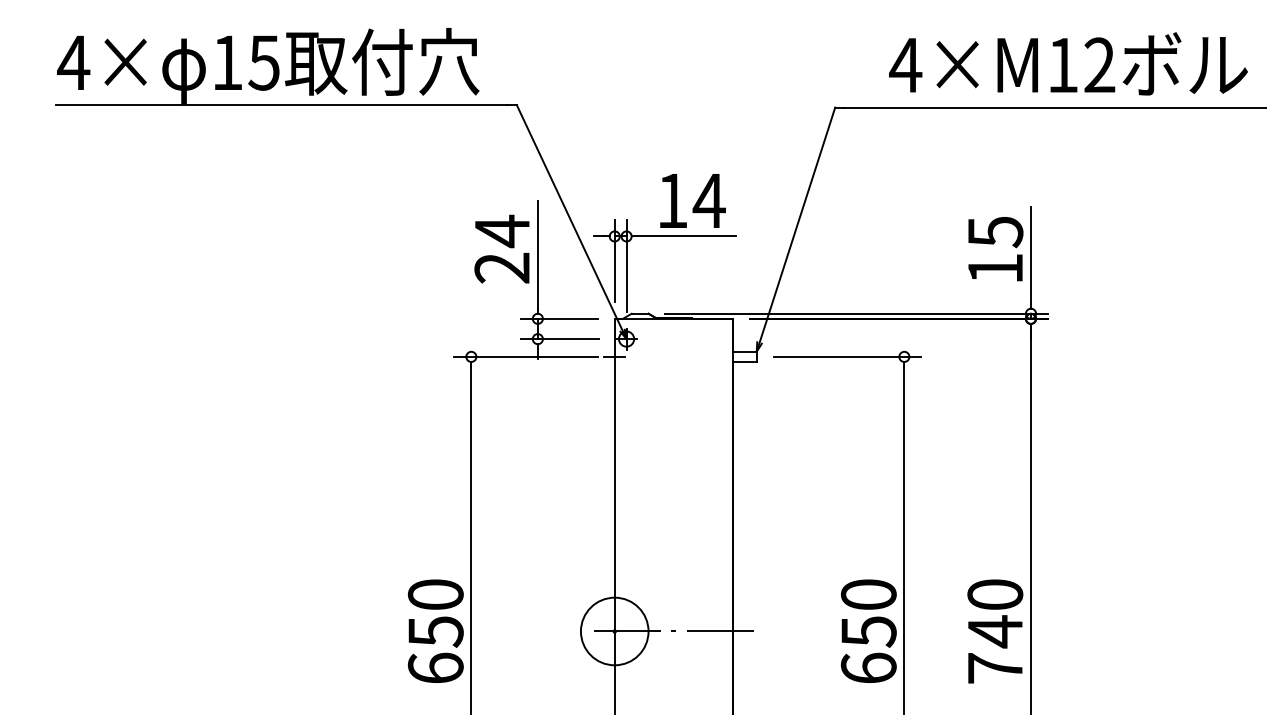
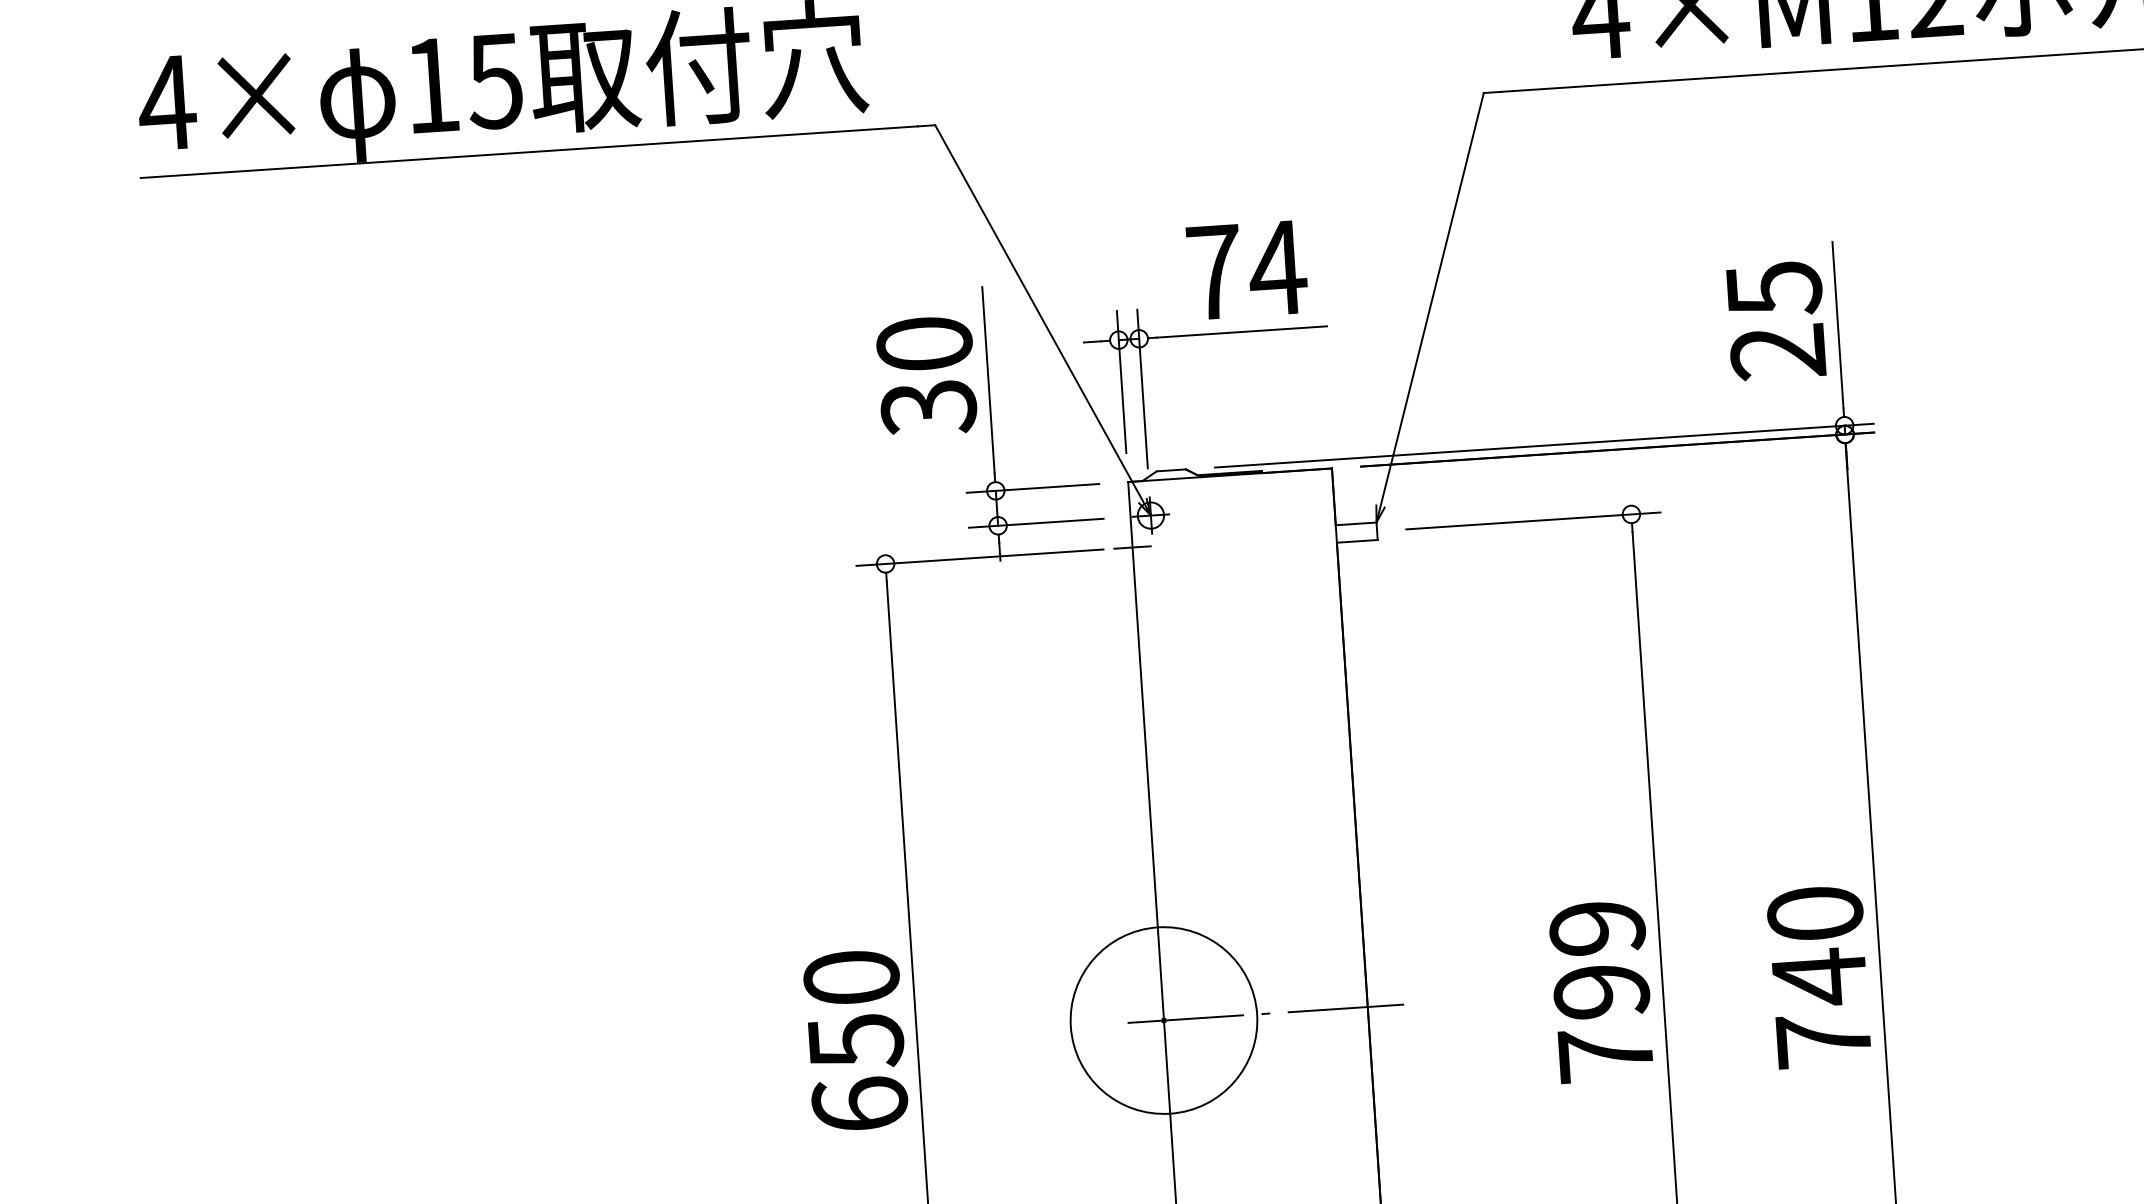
text: (672, 200) -> (1214, 271), 14 -> 74
text: (502, 249) -> (926, 375), 24 -> 30
text: (994, 268) -> (1776, 351), 15 -> 25
circle: (614, 631) -> (1163, 1020), size x1.6
text: (868, 631) -> (1601, 991), 650 -> 799

